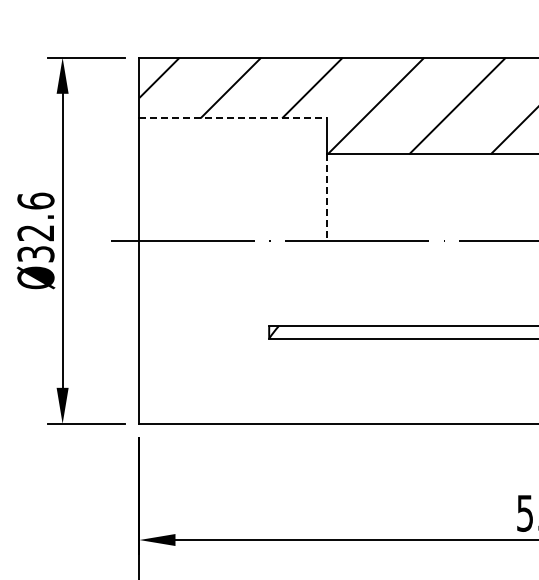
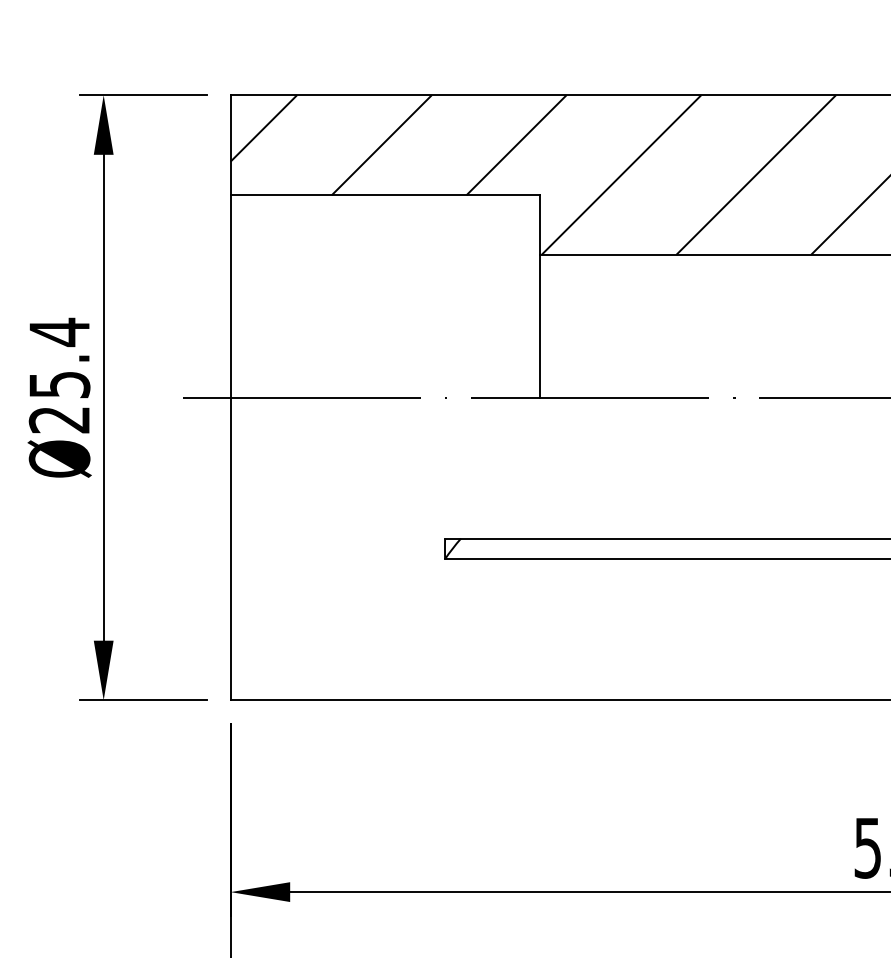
line: (233, 118) -> (386, 195), dashed -> solid
line: (326, 198) -> (539, 327), dashed -> solid
text: (35, 227) -> (58, 375), Ø32.6 -> Ø25.4

